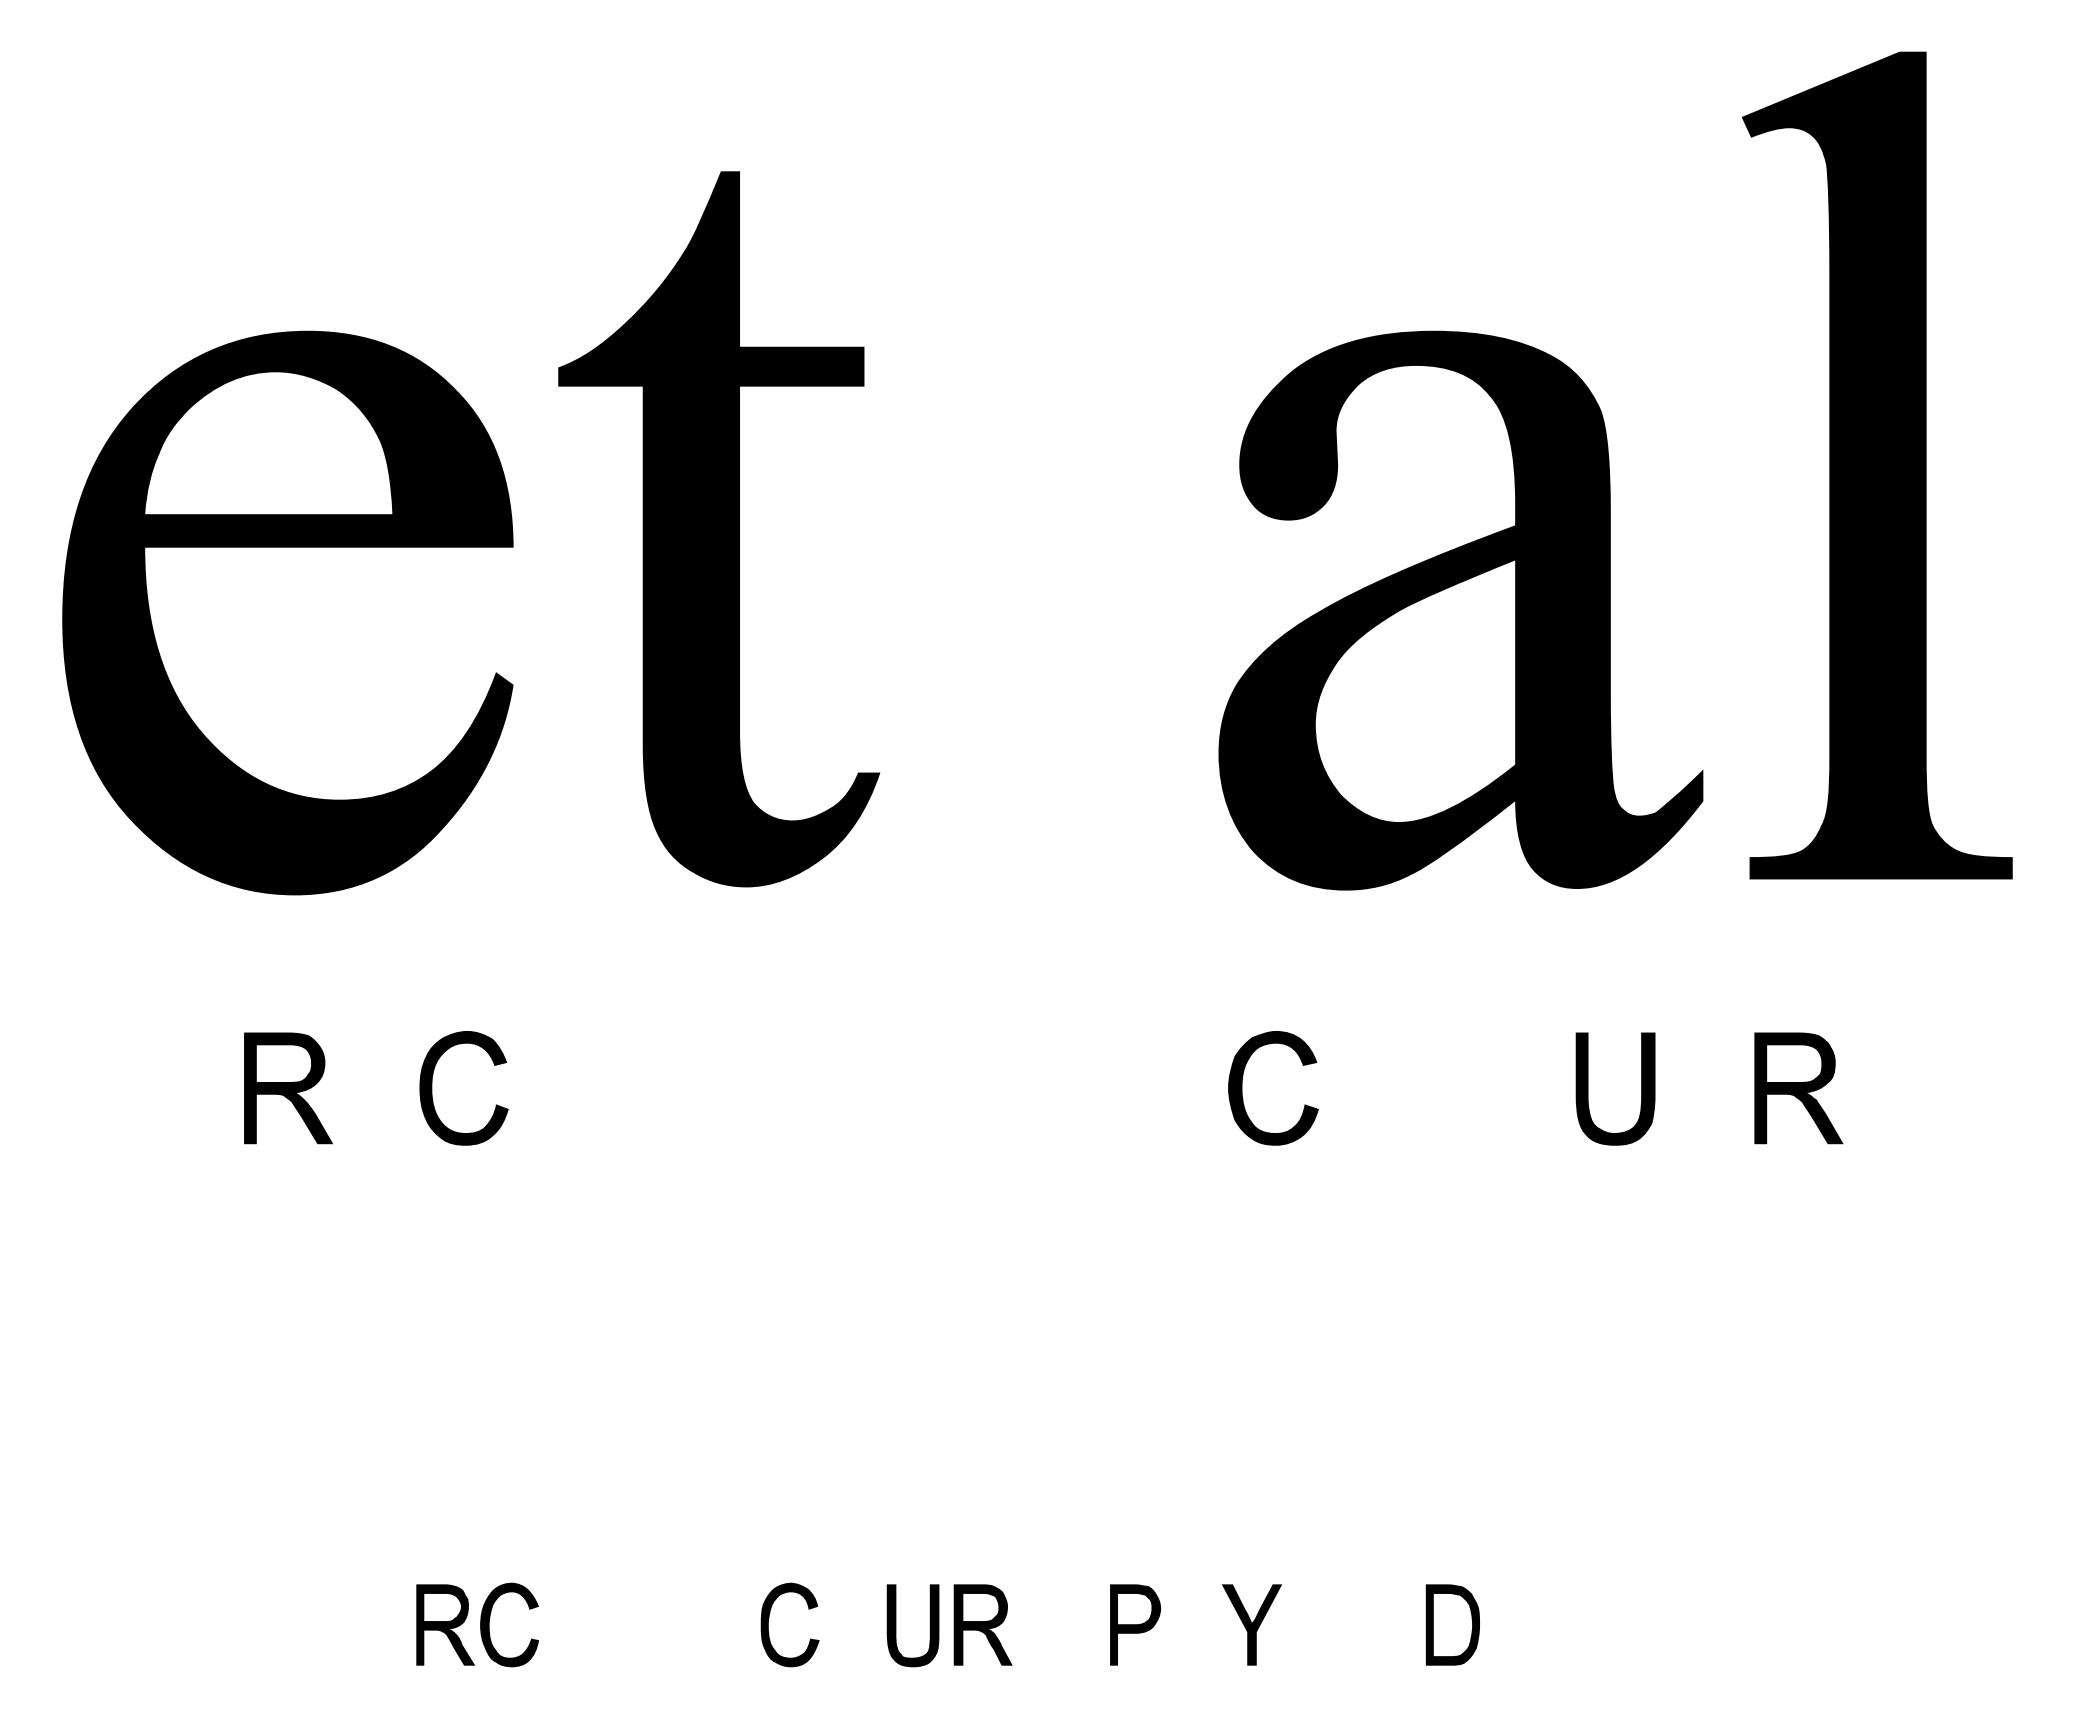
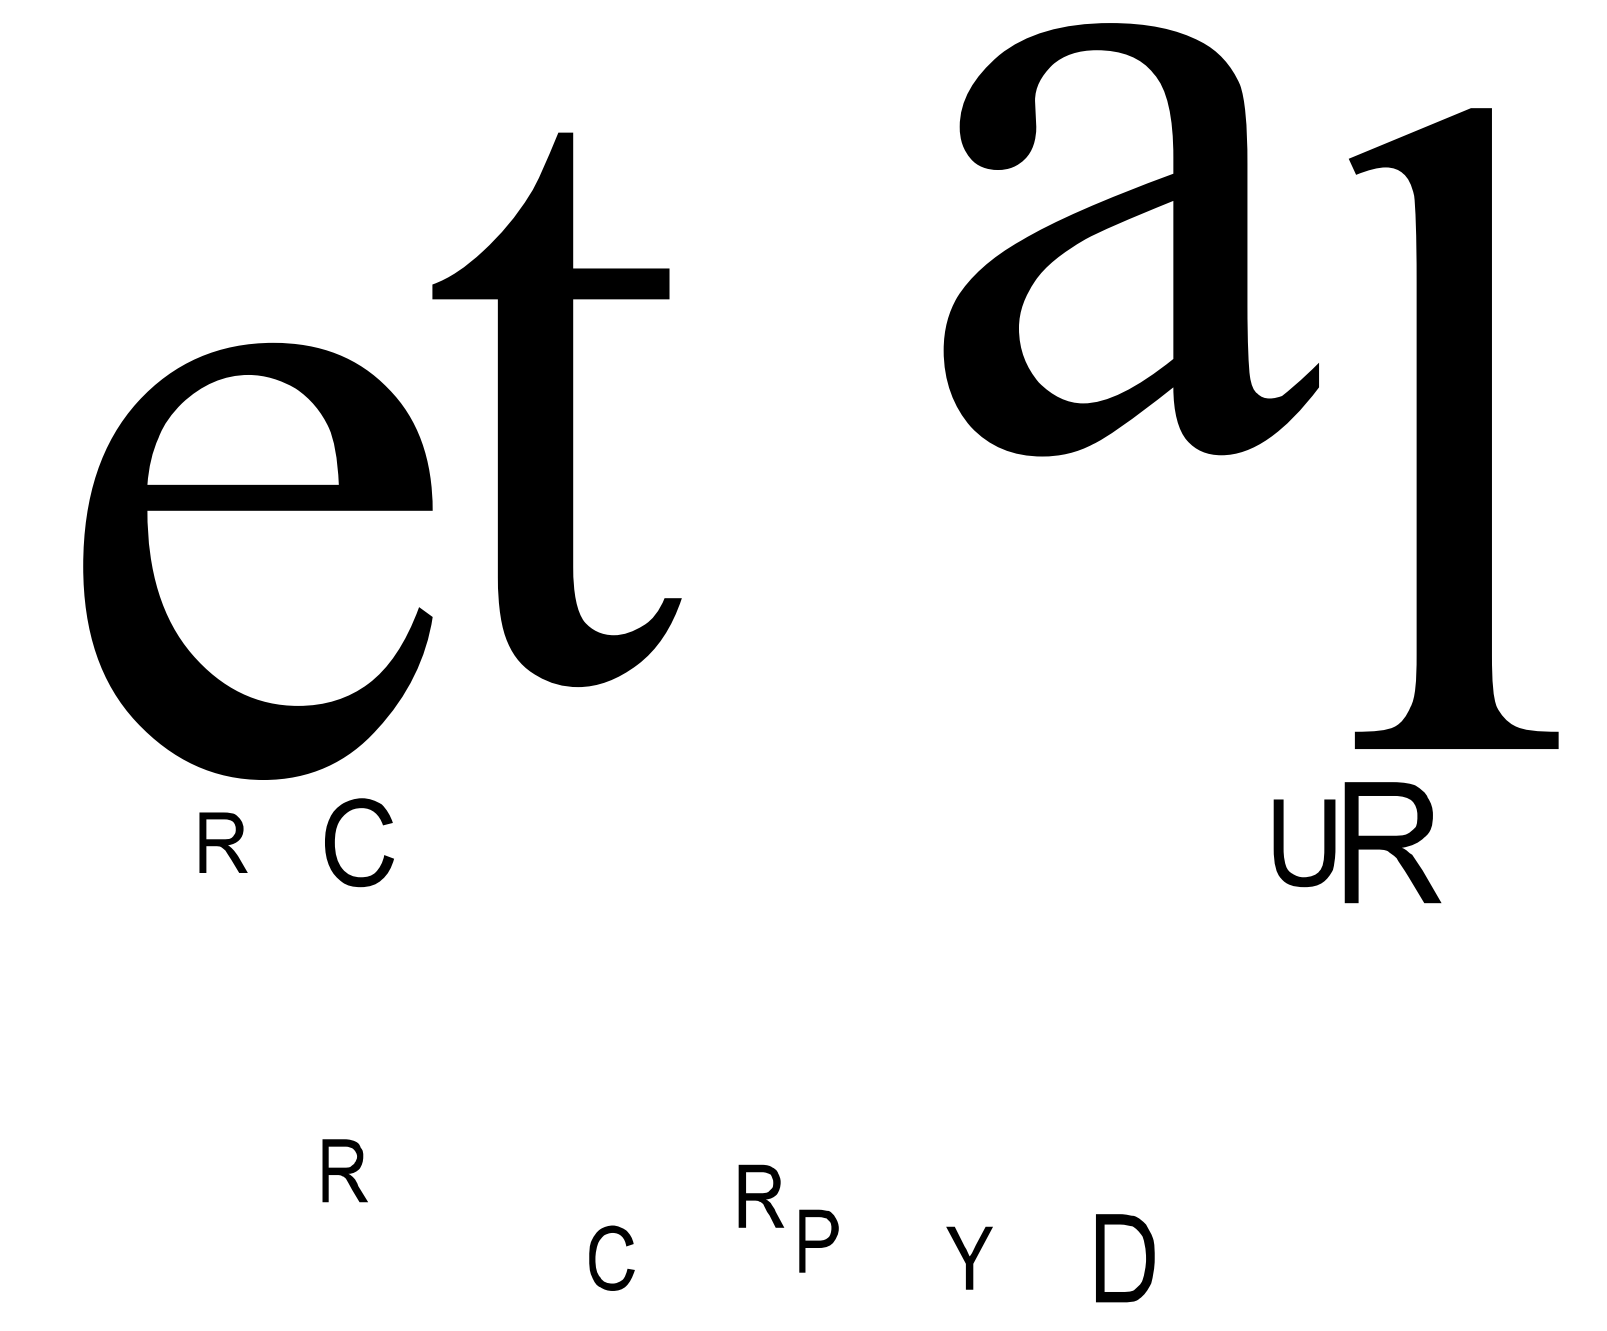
part: (1876, 465) -> (1453, 428), moved
part: (287, 547) -> (257, 510), moved
part: (1460, 610) -> (1131, 239), moved
fill: (1273, 1087) -> (986, 842), removed
part: (288, 1088) -> (223, 842), size x0.7
part: (1641, 1088) -> (1324, 842), moved
part: (1798, 1088) -> (1392, 842), size x1.4
part: (445, 1624) -> (345, 1170), moved
fill: (509, 1624) -> (394, 1257), removed
part: (982, 1624) -> (760, 1195), moved
part: (1135, 1624) -> (818, 1240), moved
part: (1452, 1624) -> (1124, 1257), size x1.4
fill: (912, 1625) -> (706, 1258), removed

